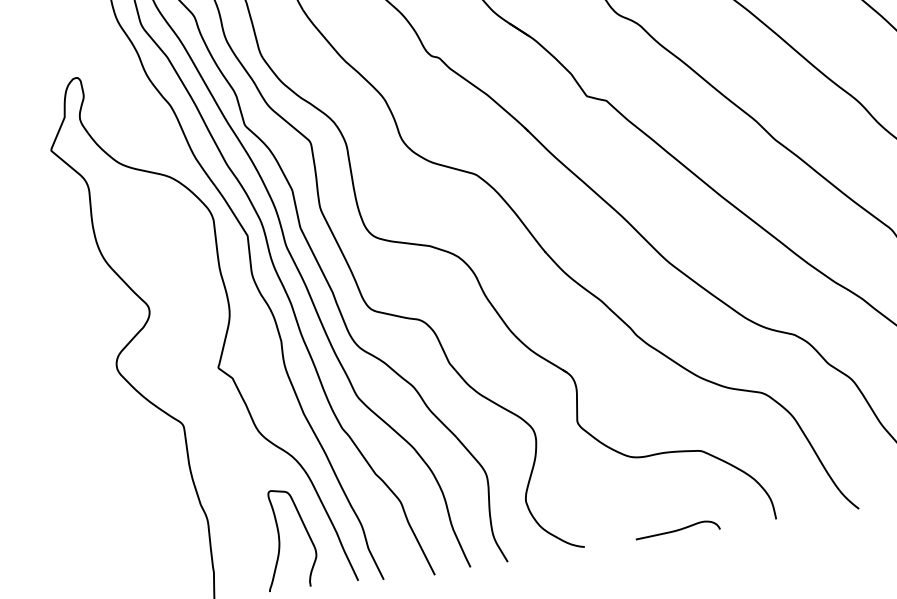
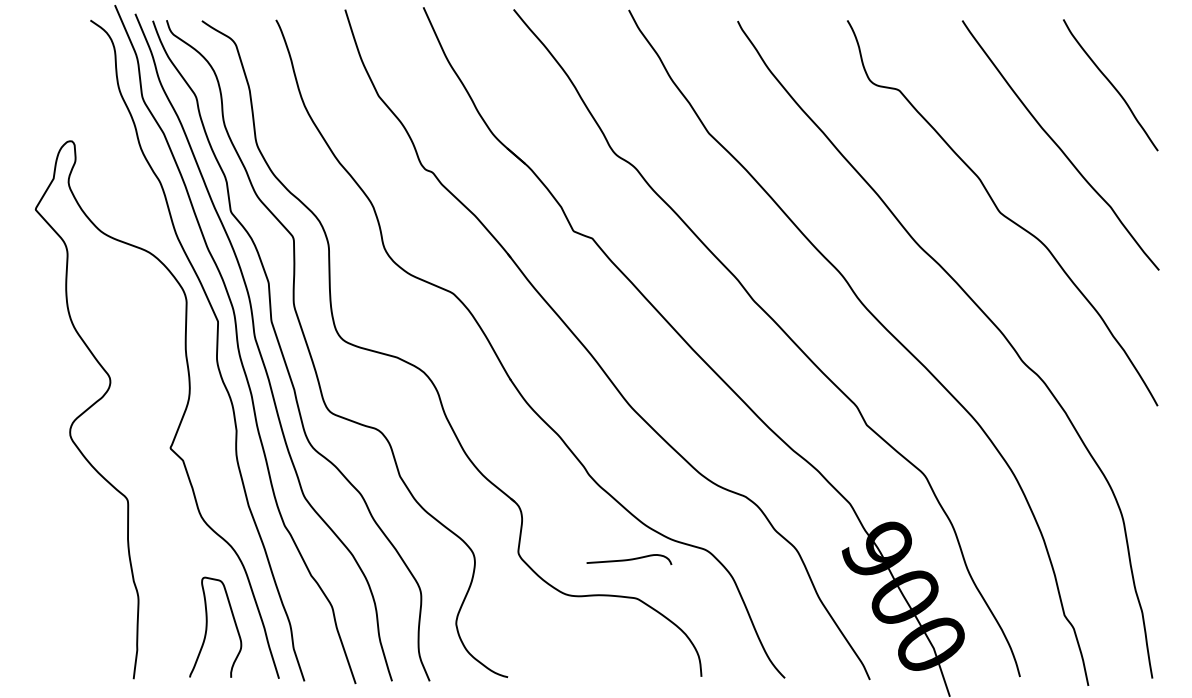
curve: (677, 530) -> (629, 559), moved

